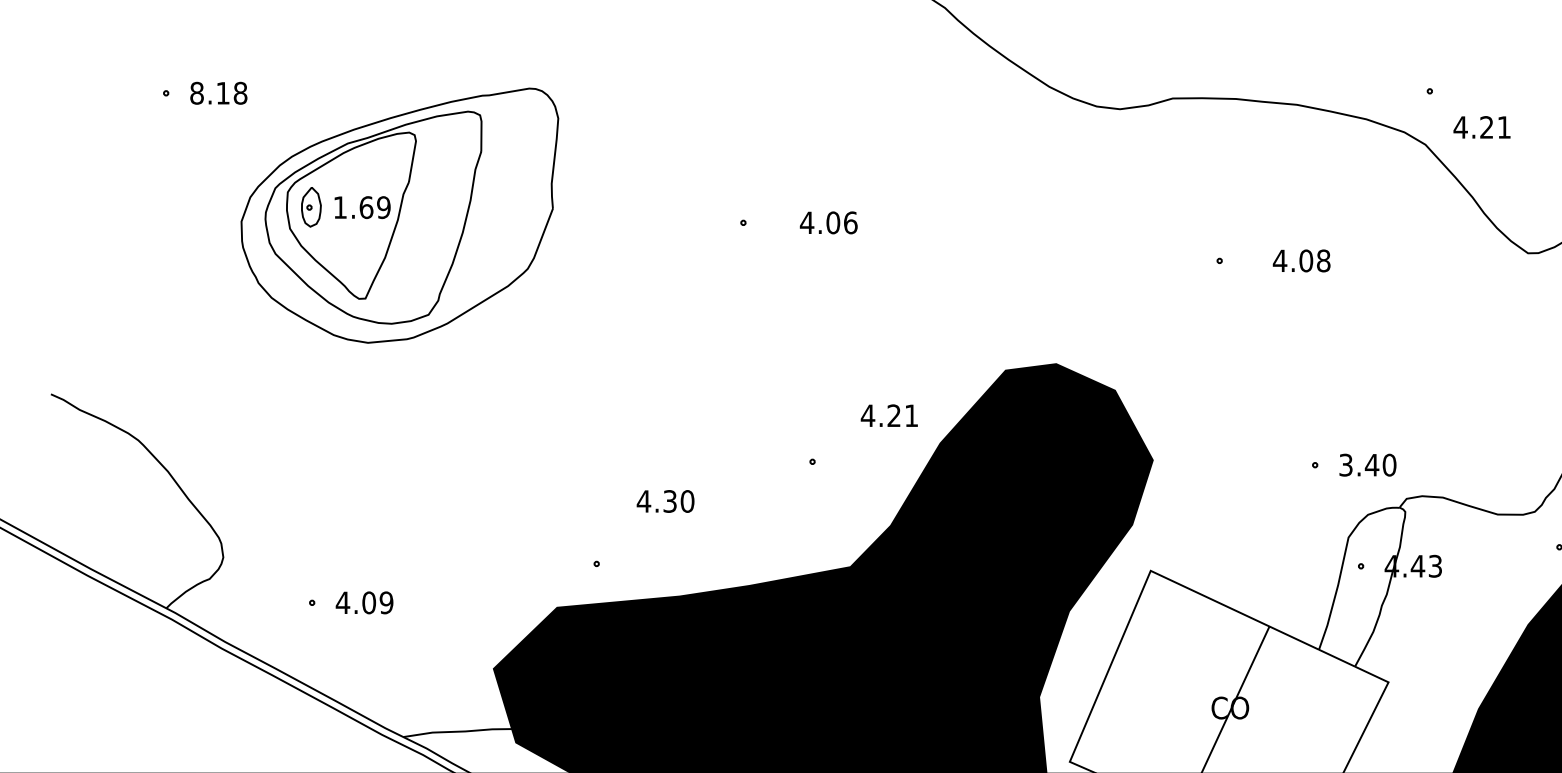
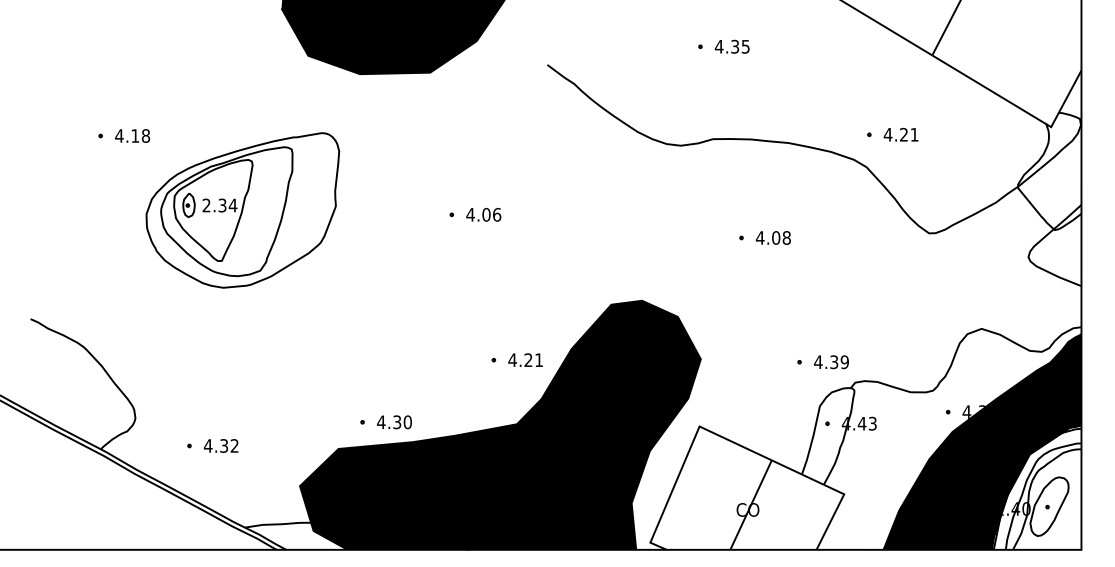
text: (197, 92) -> (119, 135), 8.18 -> 4.18
text: (1481, 126) -> (900, 134), moved
text: (361, 207) -> (219, 205), 1.69 -> 2.34
text: (828, 222) -> (483, 214), moved
text: (1300, 260) -> (772, 237), moved
text: (889, 414) -> (525, 359), moved
text: (1367, 465) -> (831, 362), 3.40 -> 4.39
text: (665, 501) -> (394, 422), moved
text: (377, 602) -> (229, 445), 4.09 -> 4.32

